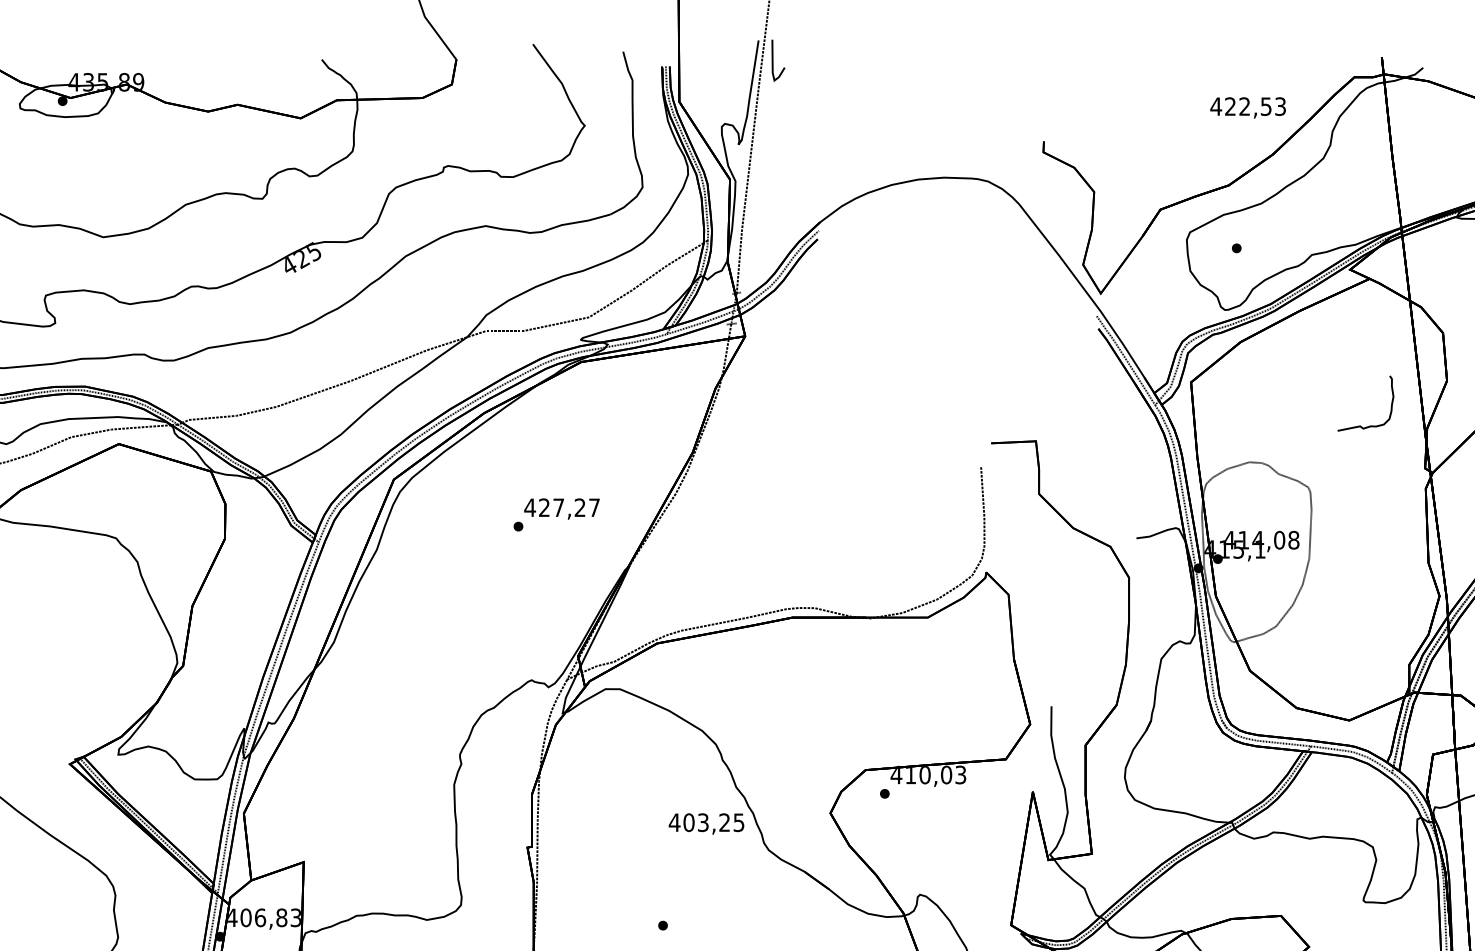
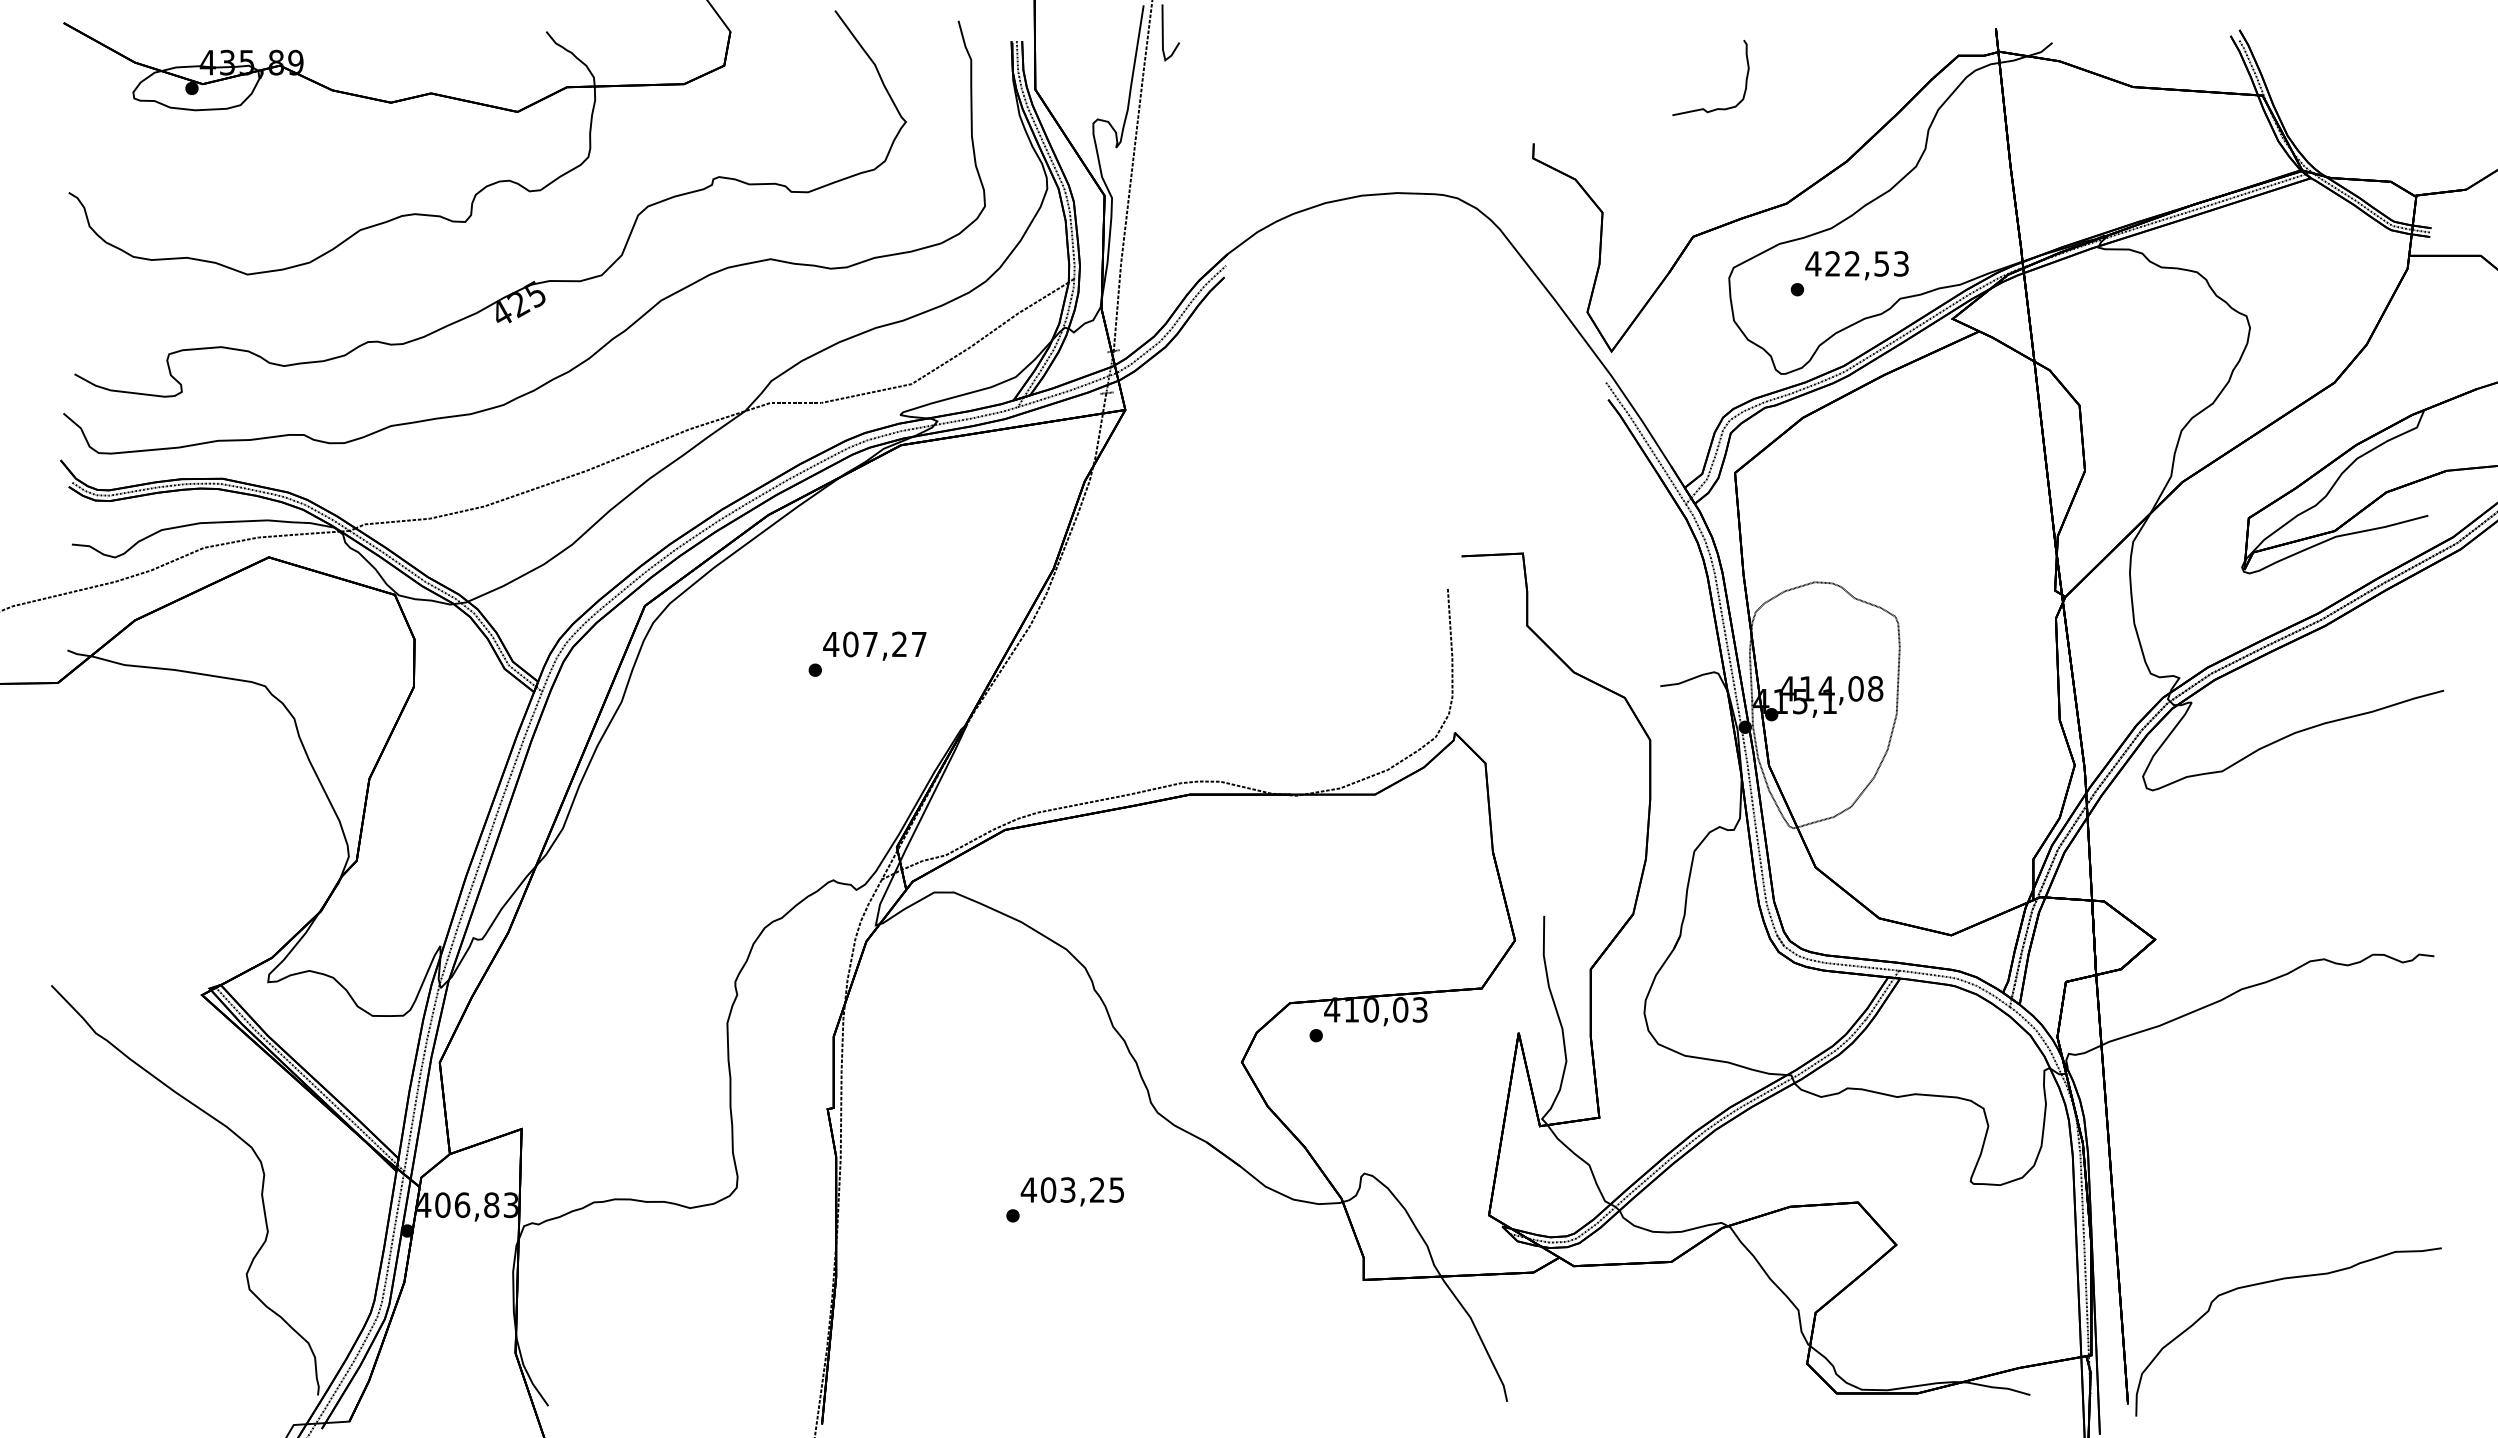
text: (1247, 107) -> (1856, 265), moved
curve: (1369, 425) -> (1715, 108), moved
text: (544, 507) -> (850, 644), 427,27 -> 407,27
text: (705, 823) -> (1071, 1191), moved

